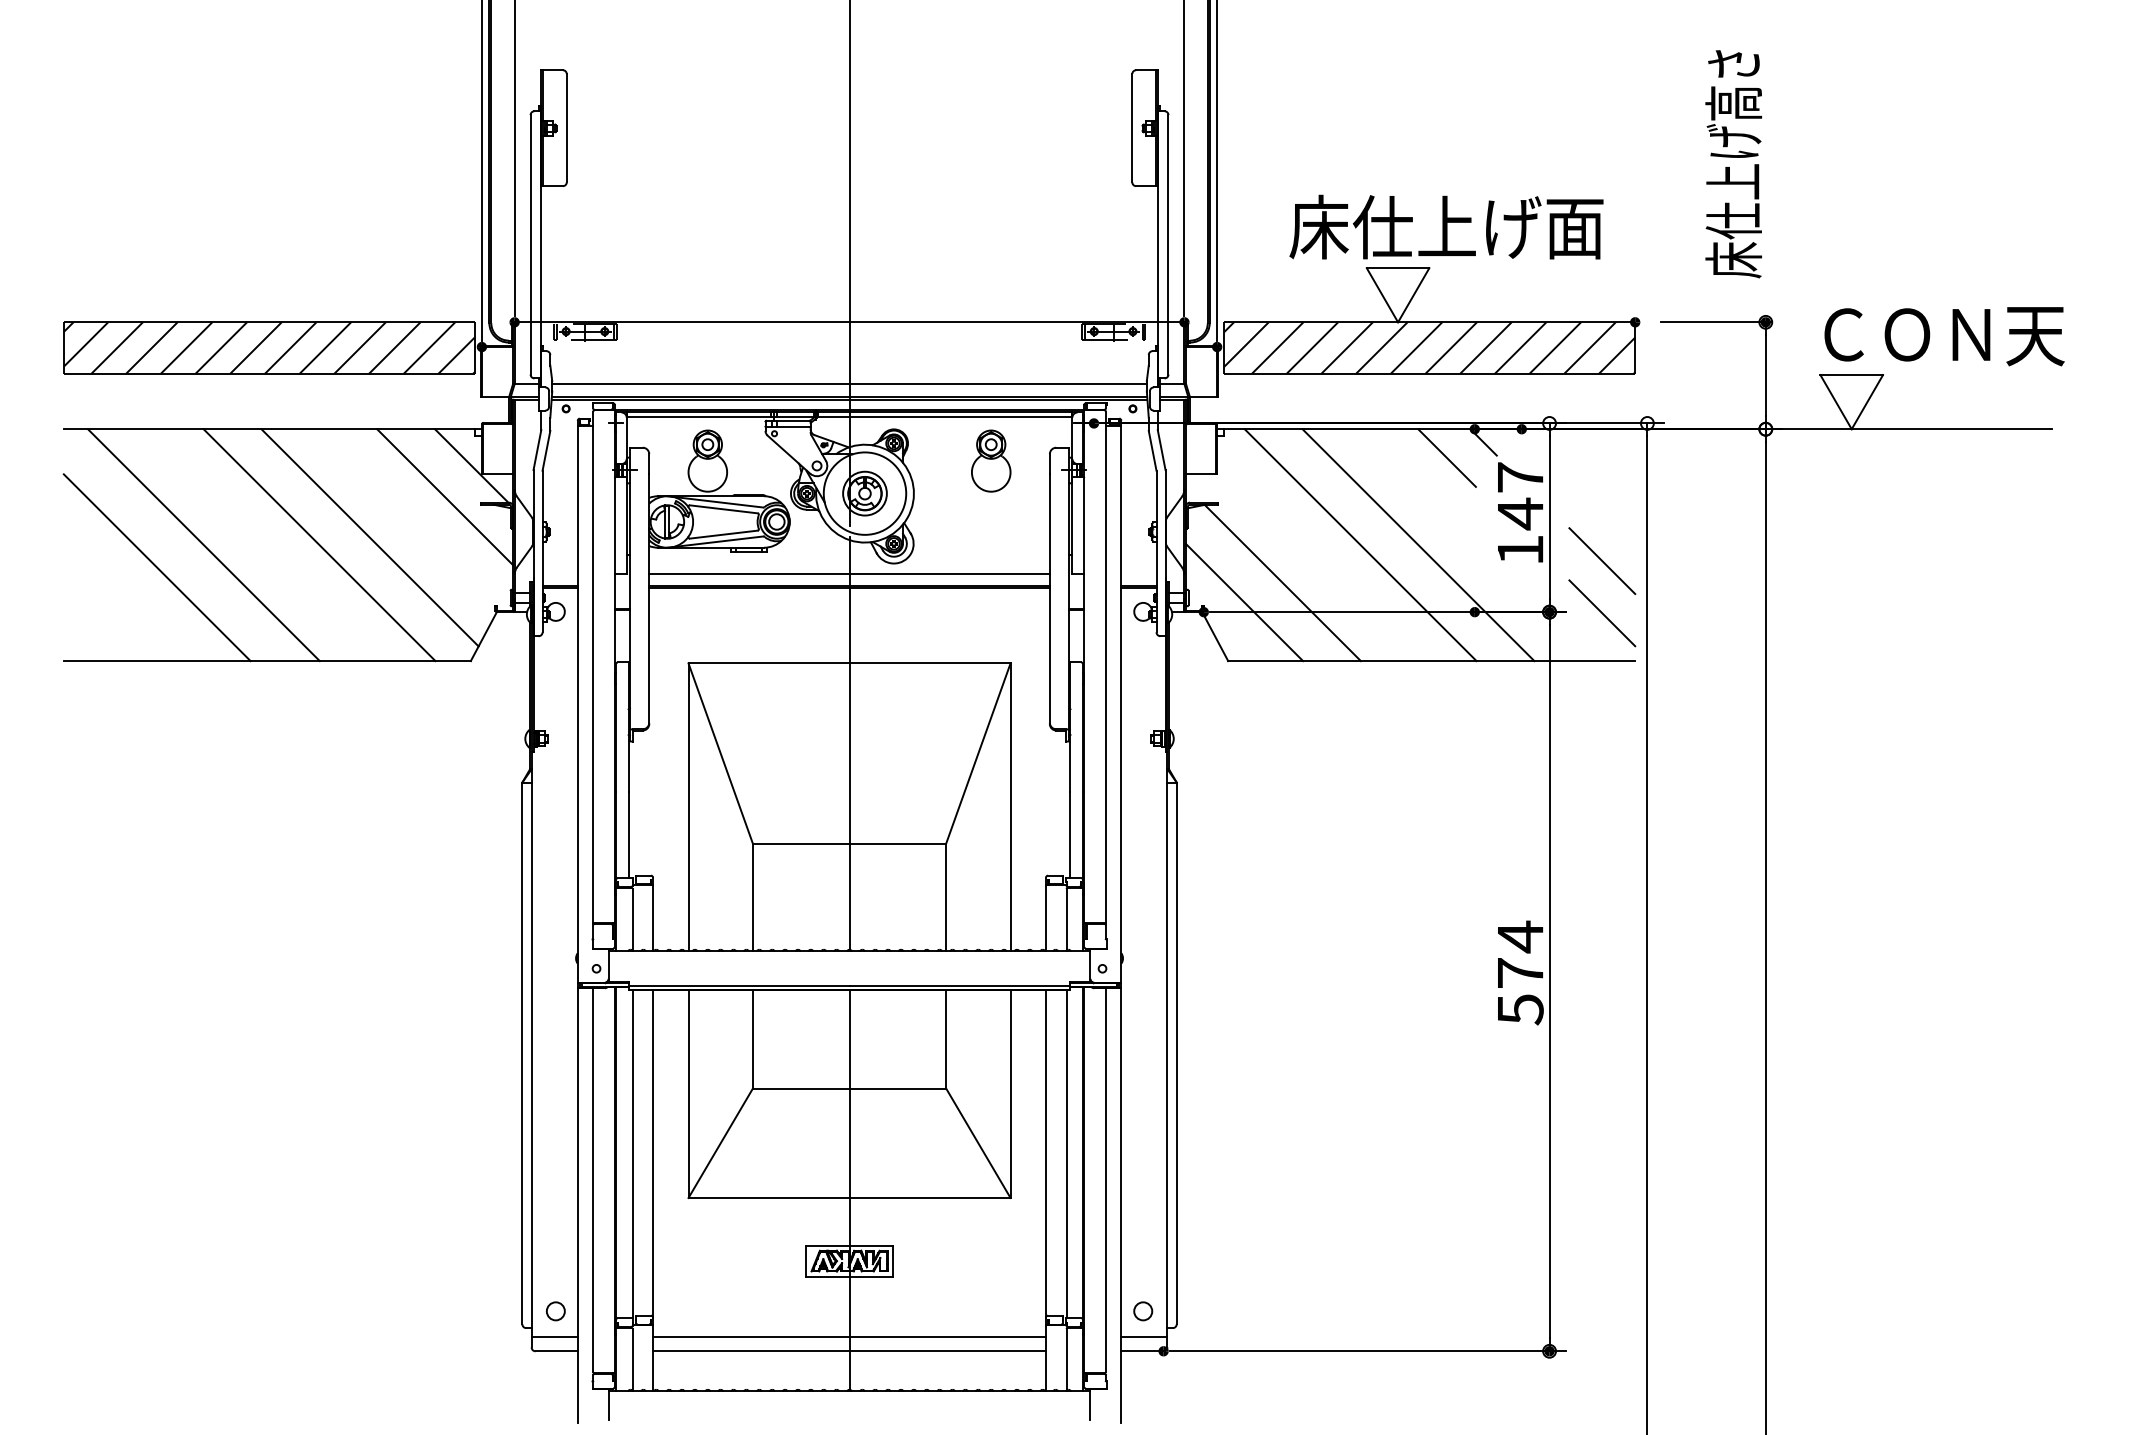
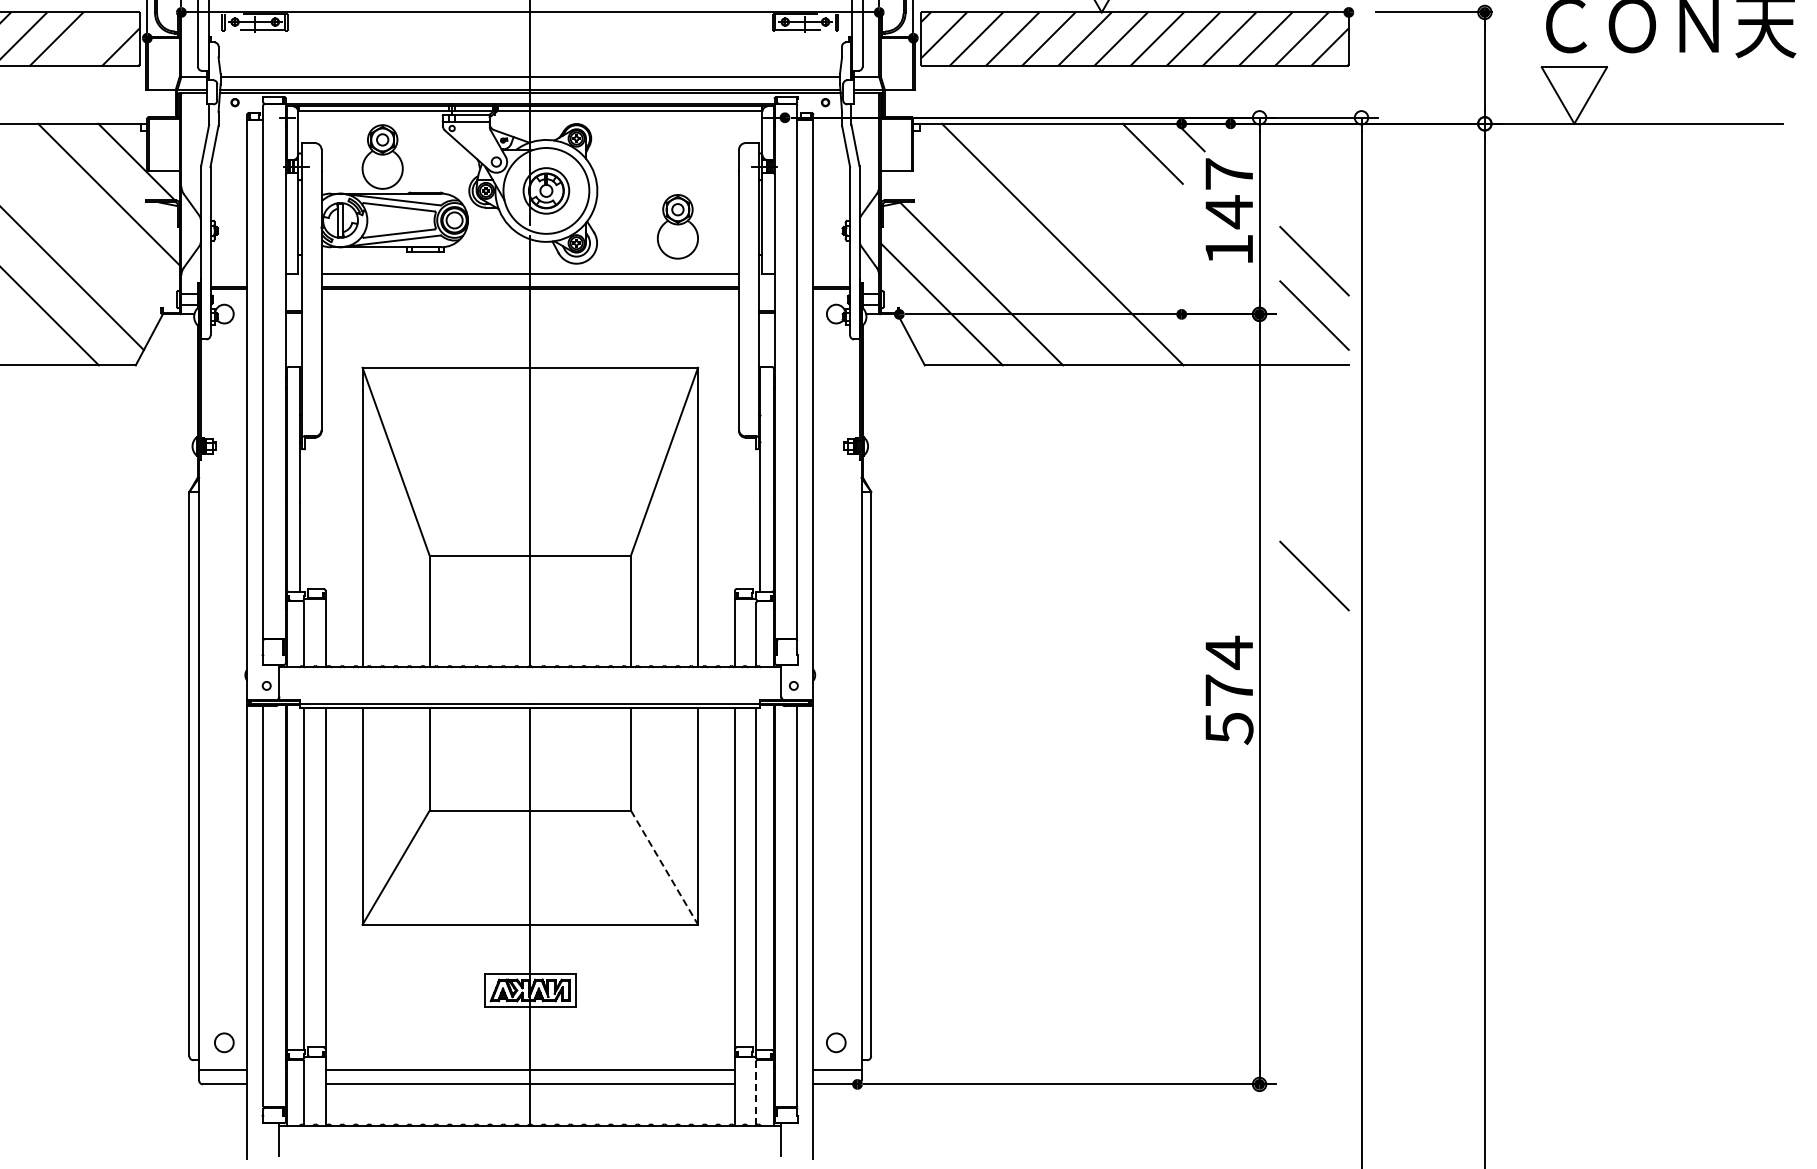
line: (429, 347) -> (92, 38), removed
part: (991, 460) -> (678, 226), moved
line: (1418, 545) -> (1123, 244), removed
line: (1602, 863) -> (1314, 576), added
line: (978, 1143) -> (664, 867), solid -> dashed
line: (1066, 1359) -> (756, 1092), solid -> dashed

